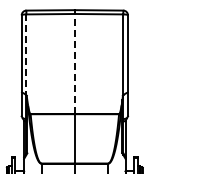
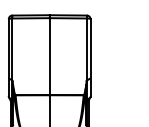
line: (26, 55) -> (12, 50), dashed -> solid
line: (74, 63) -> (49, 56), dashed -> solid

